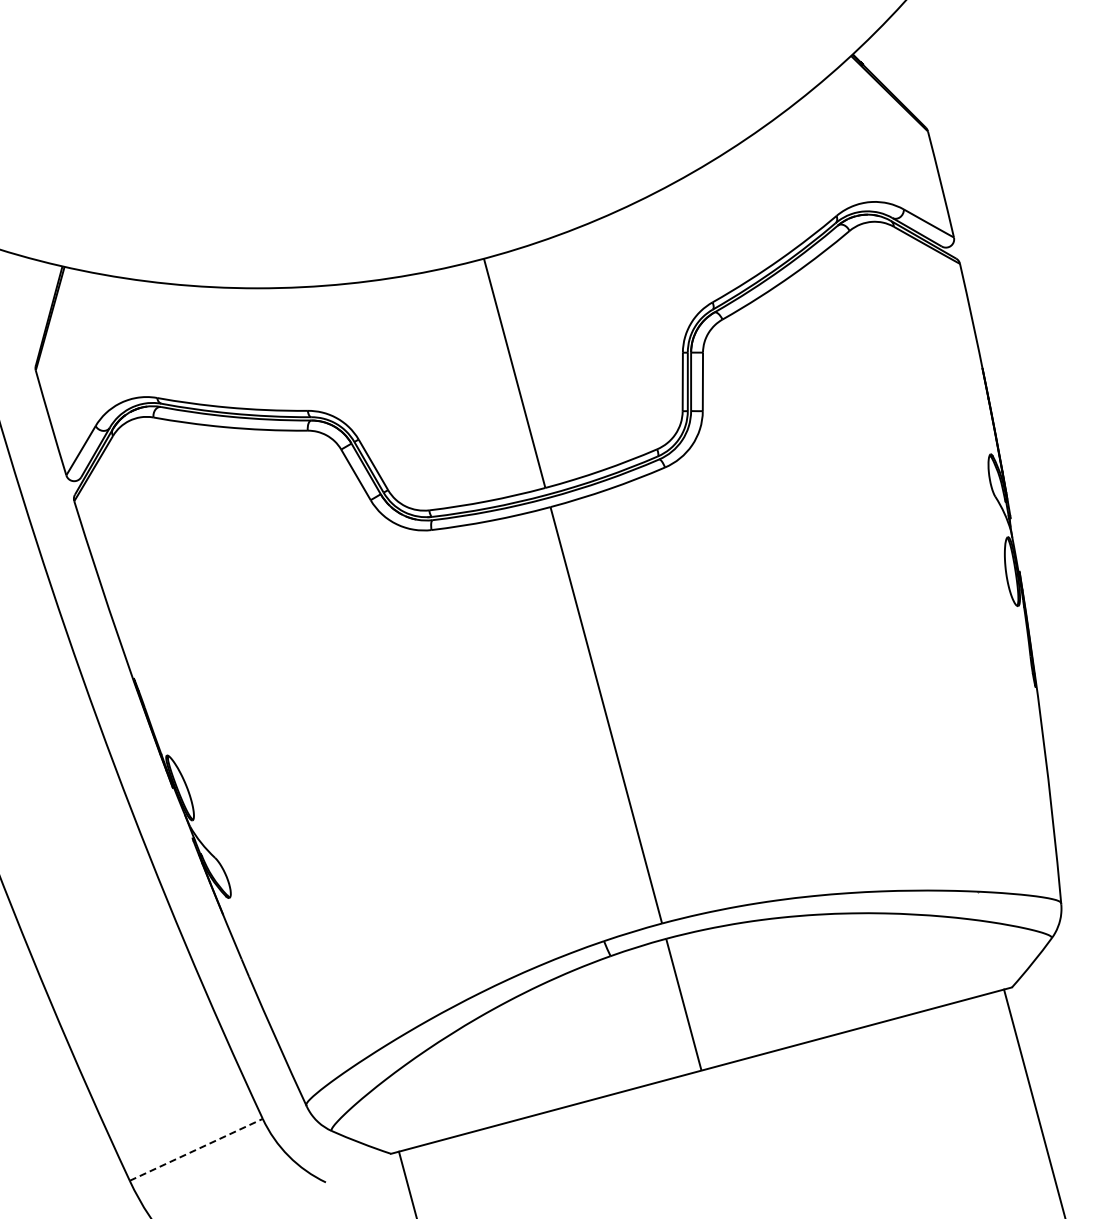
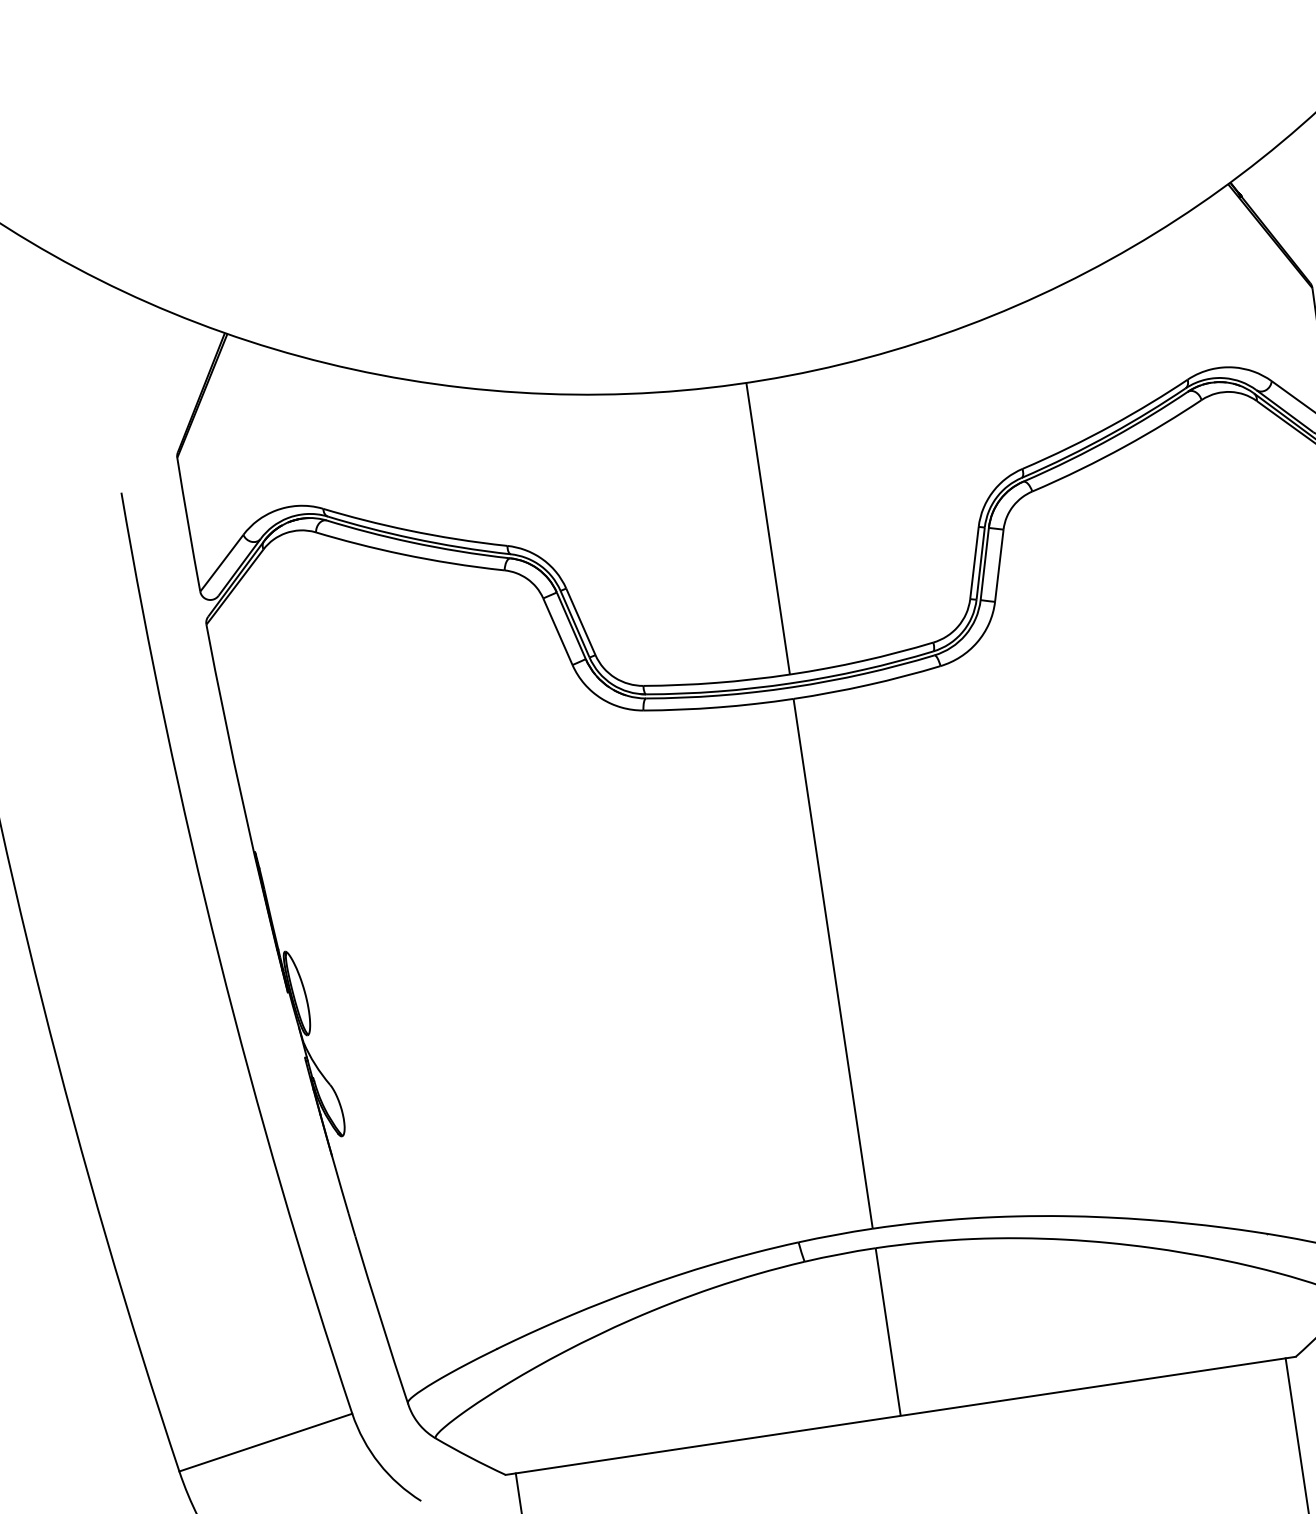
line: (196, 1149) -> (266, 1442), dashed -> solid

